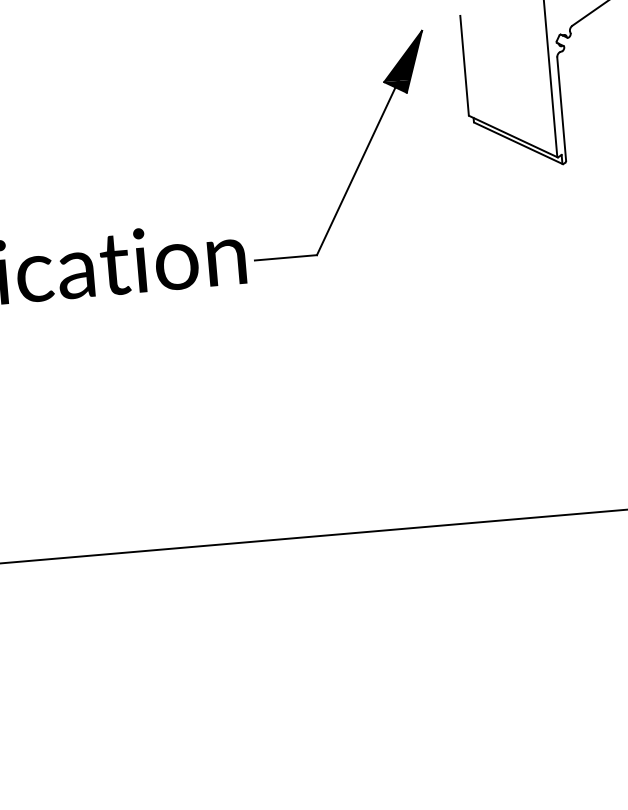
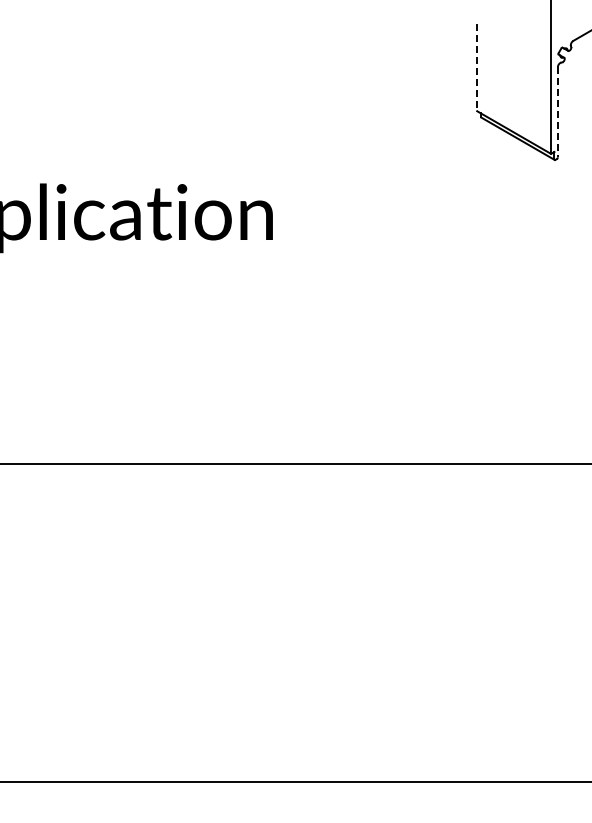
line: (465, 65) -> (477, 67), solid -> dashed
line: (561, 109) -> (557, 112), solid -> dashed
part: (360, 157) -> (380, 139), removed

